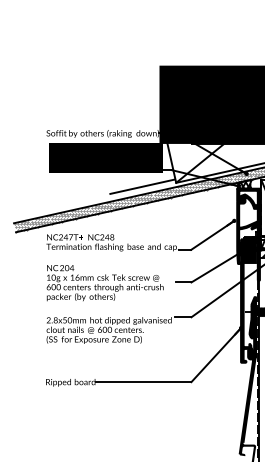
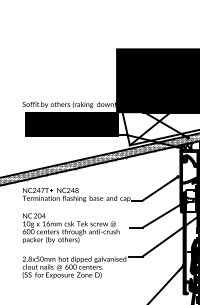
line: (142, 186) -> (102, 148), removed
fill: (249, 249) -> (190, 200), removed

